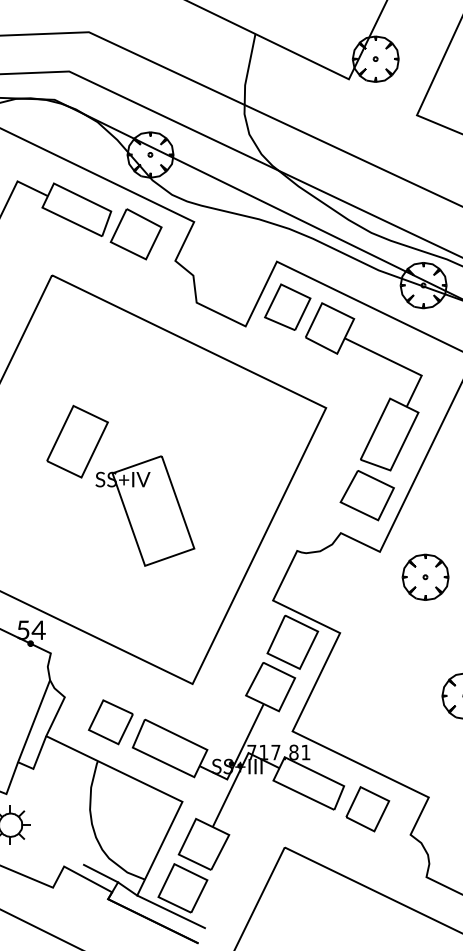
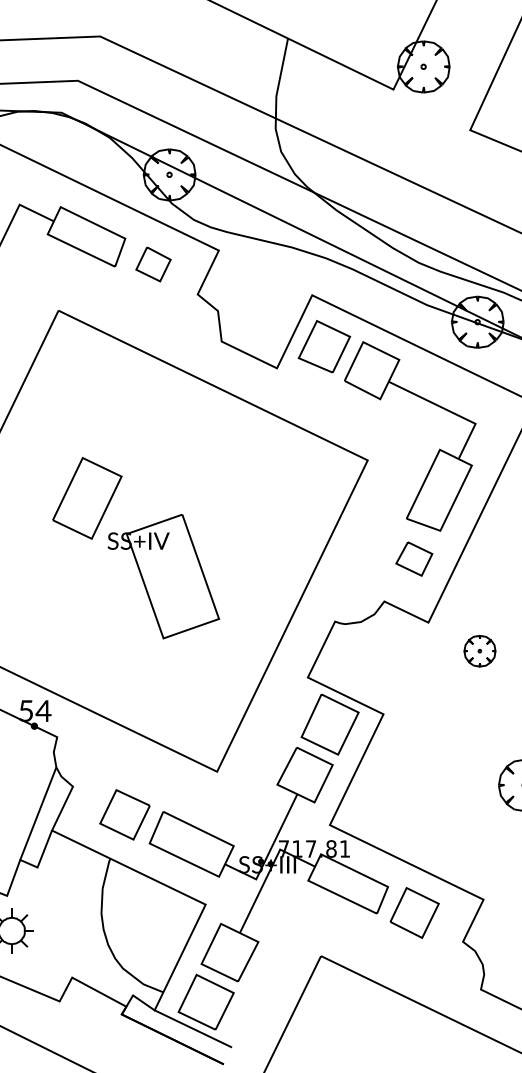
part: (136, 234) -> (153, 264), size x0.6
part: (367, 495) -> (414, 558), size x0.6
part: (425, 576) -> (479, 650), size x0.6
line: (100, 873) -> (113, 985), removed

